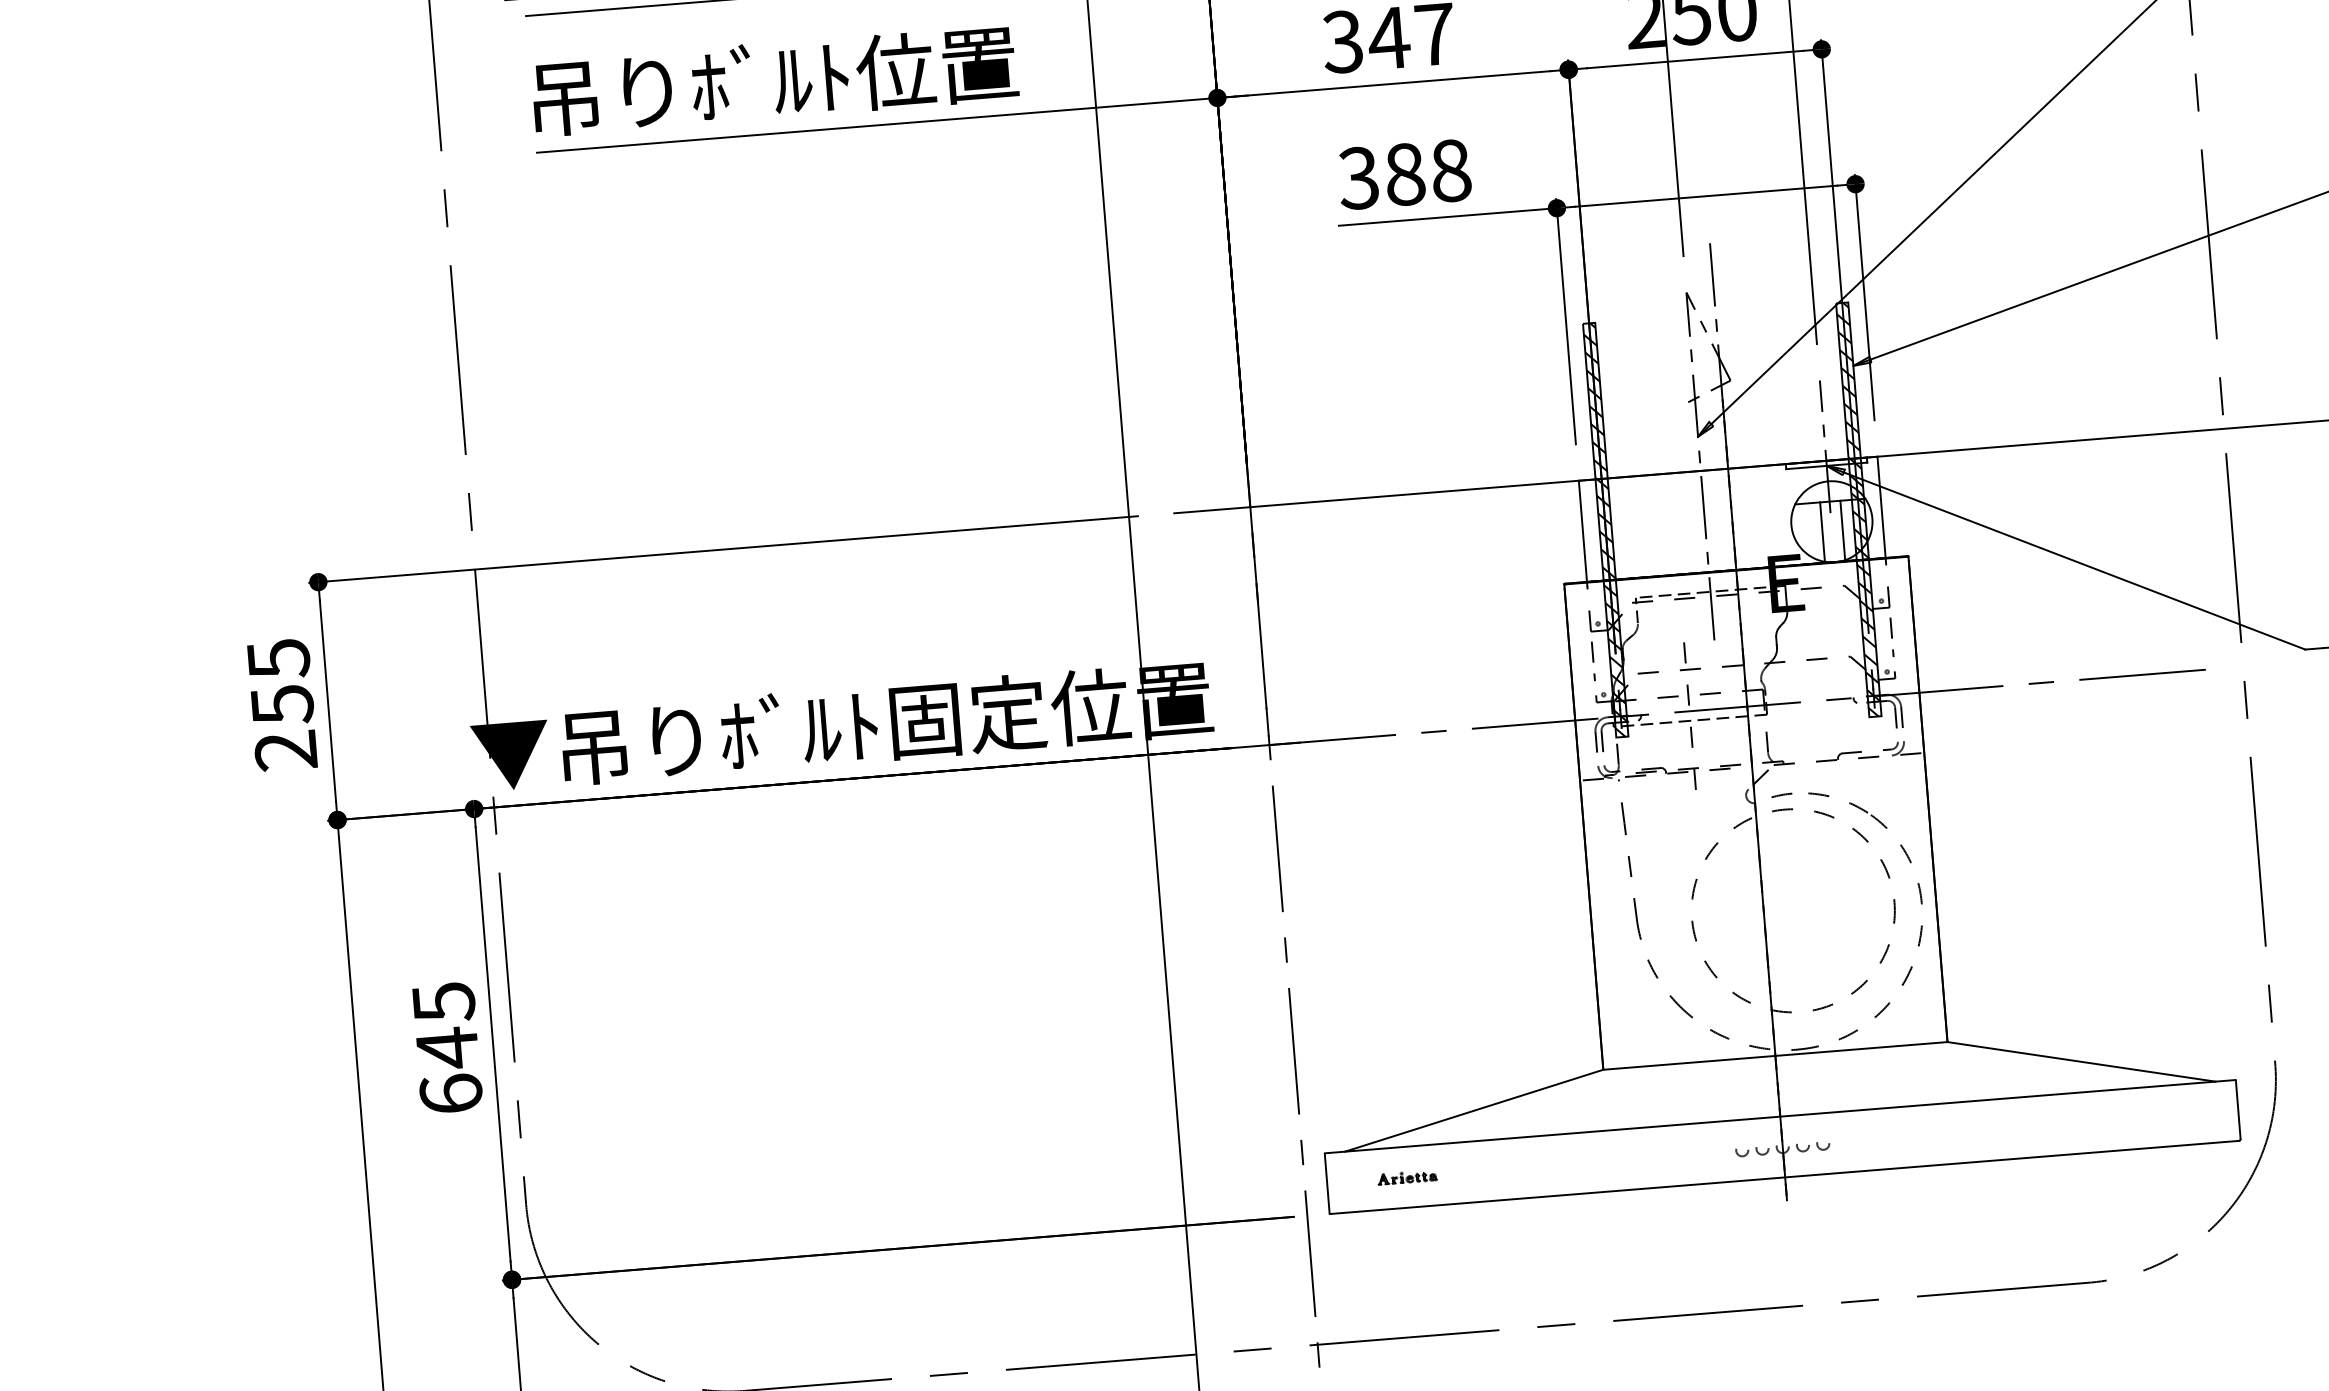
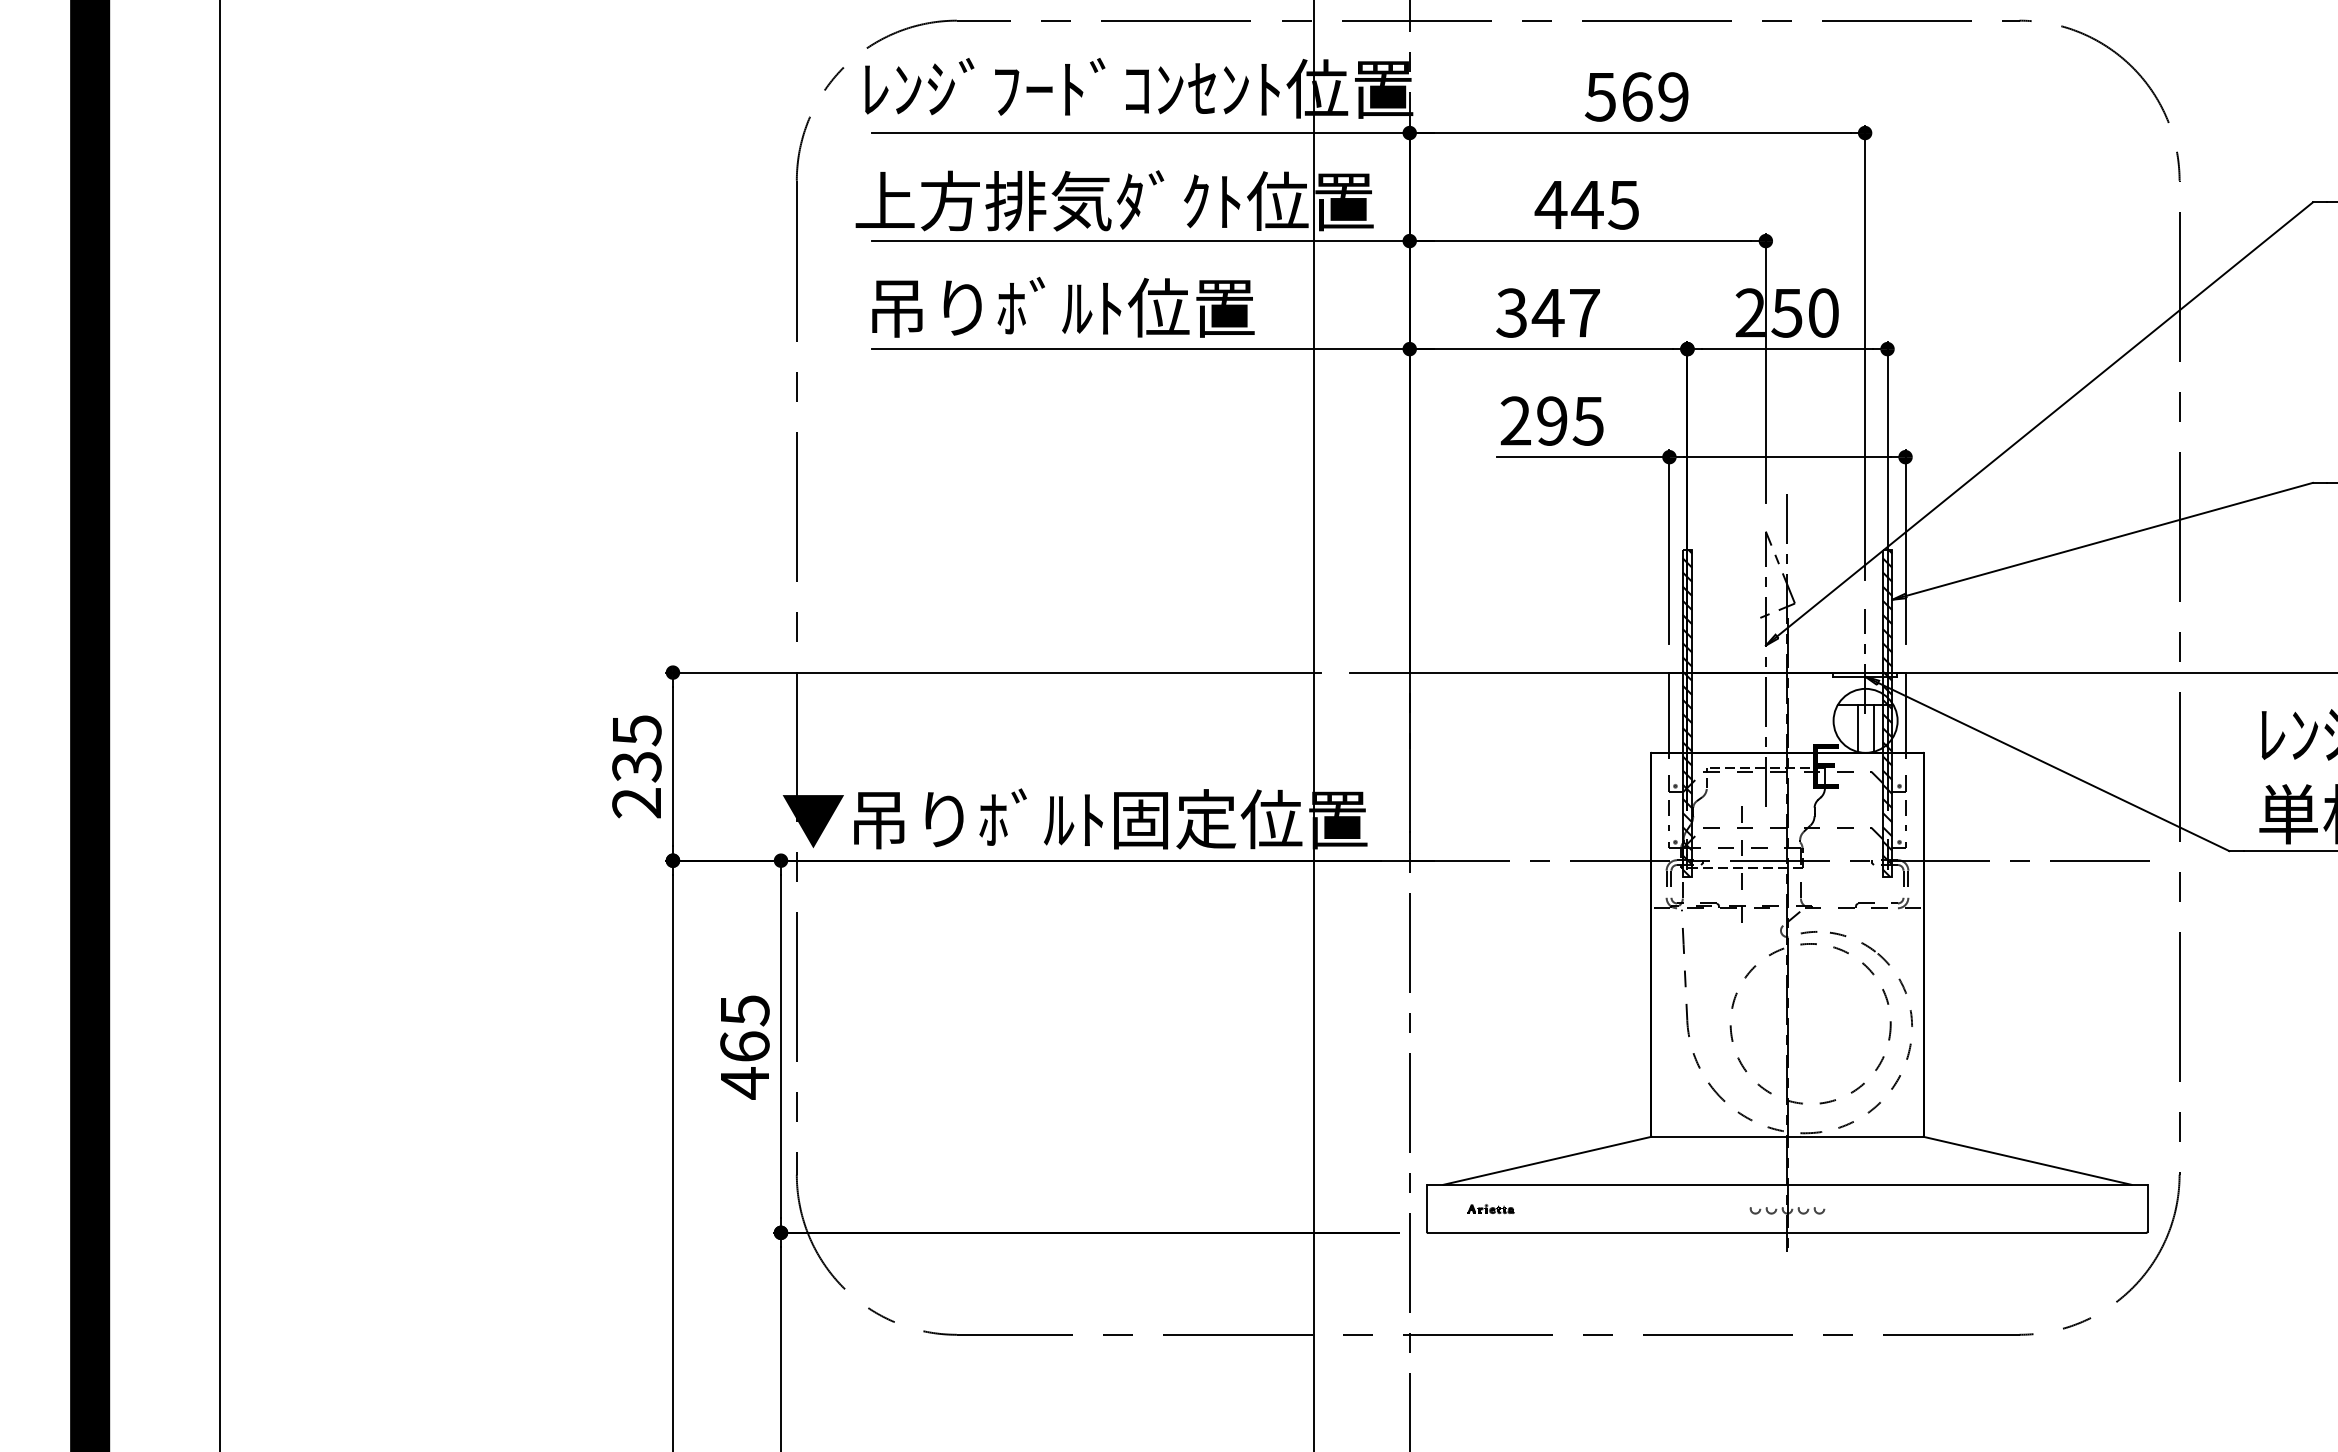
text: (1403, 173) -> (1551, 420), 388 -> 295
text: (281, 705) -> (636, 767), 255 -> 235
text: (448, 1070) -> (744, 1064), 645 -> 465

